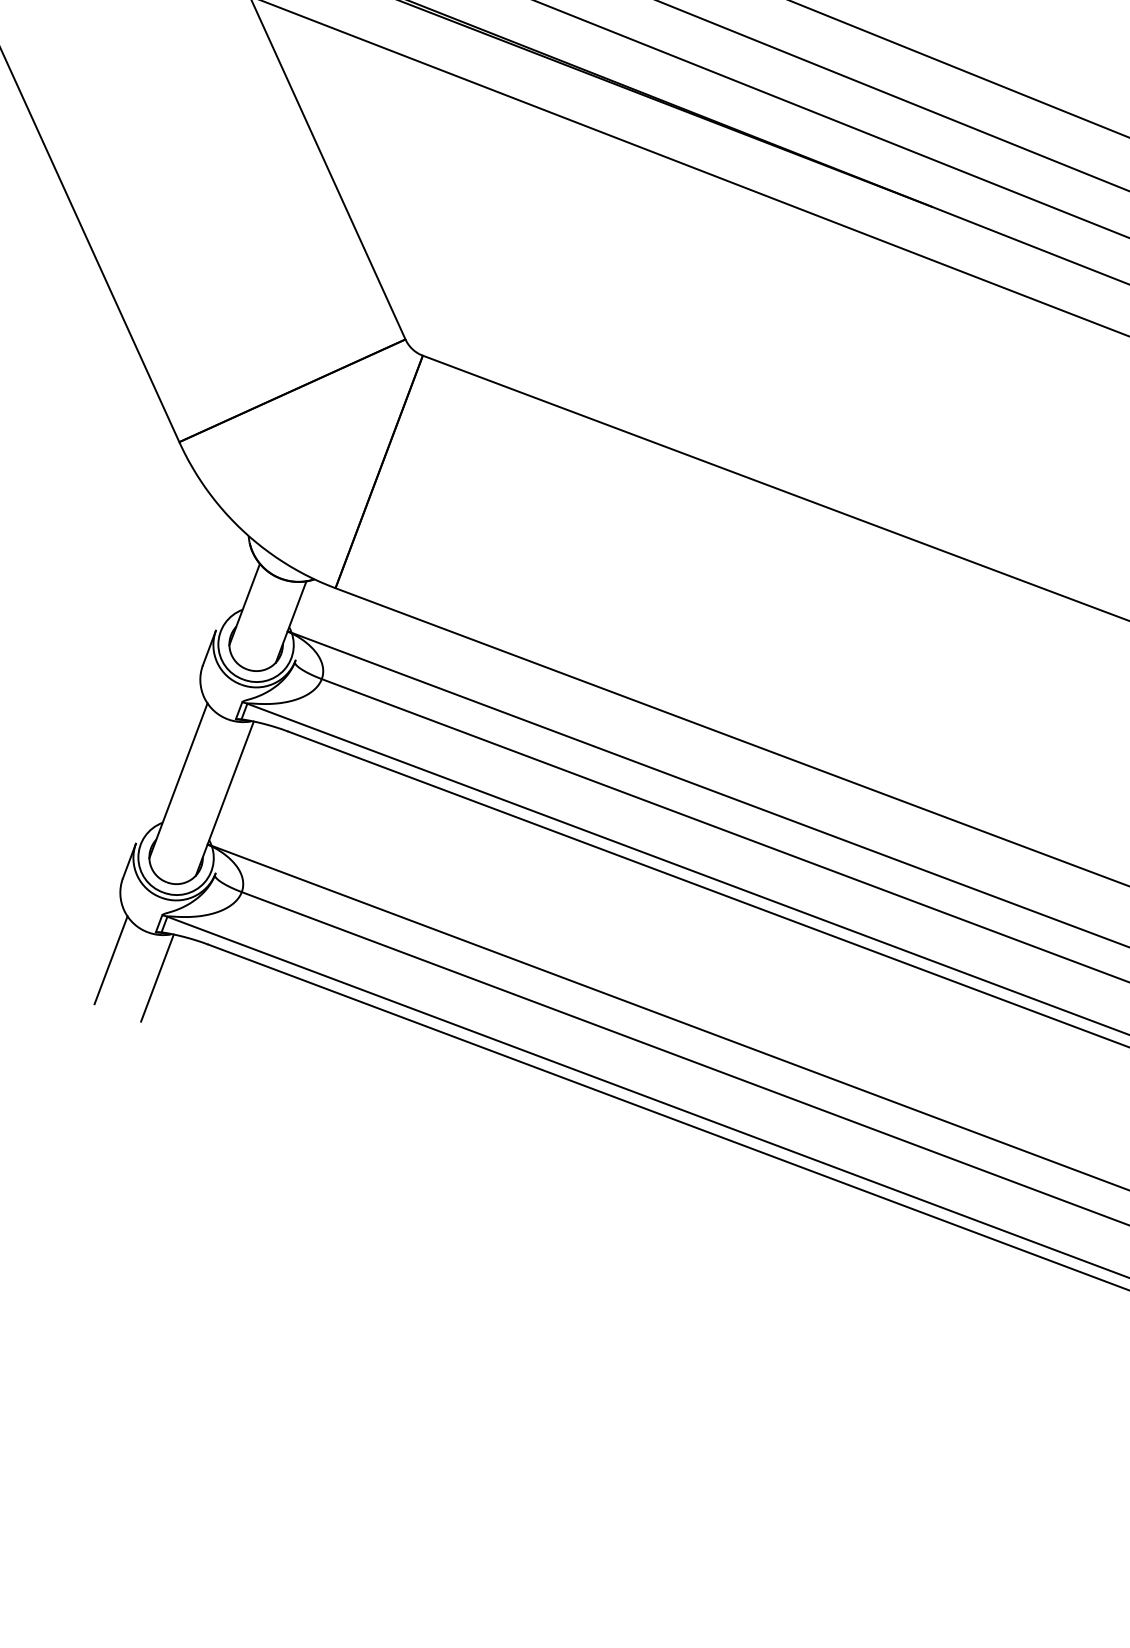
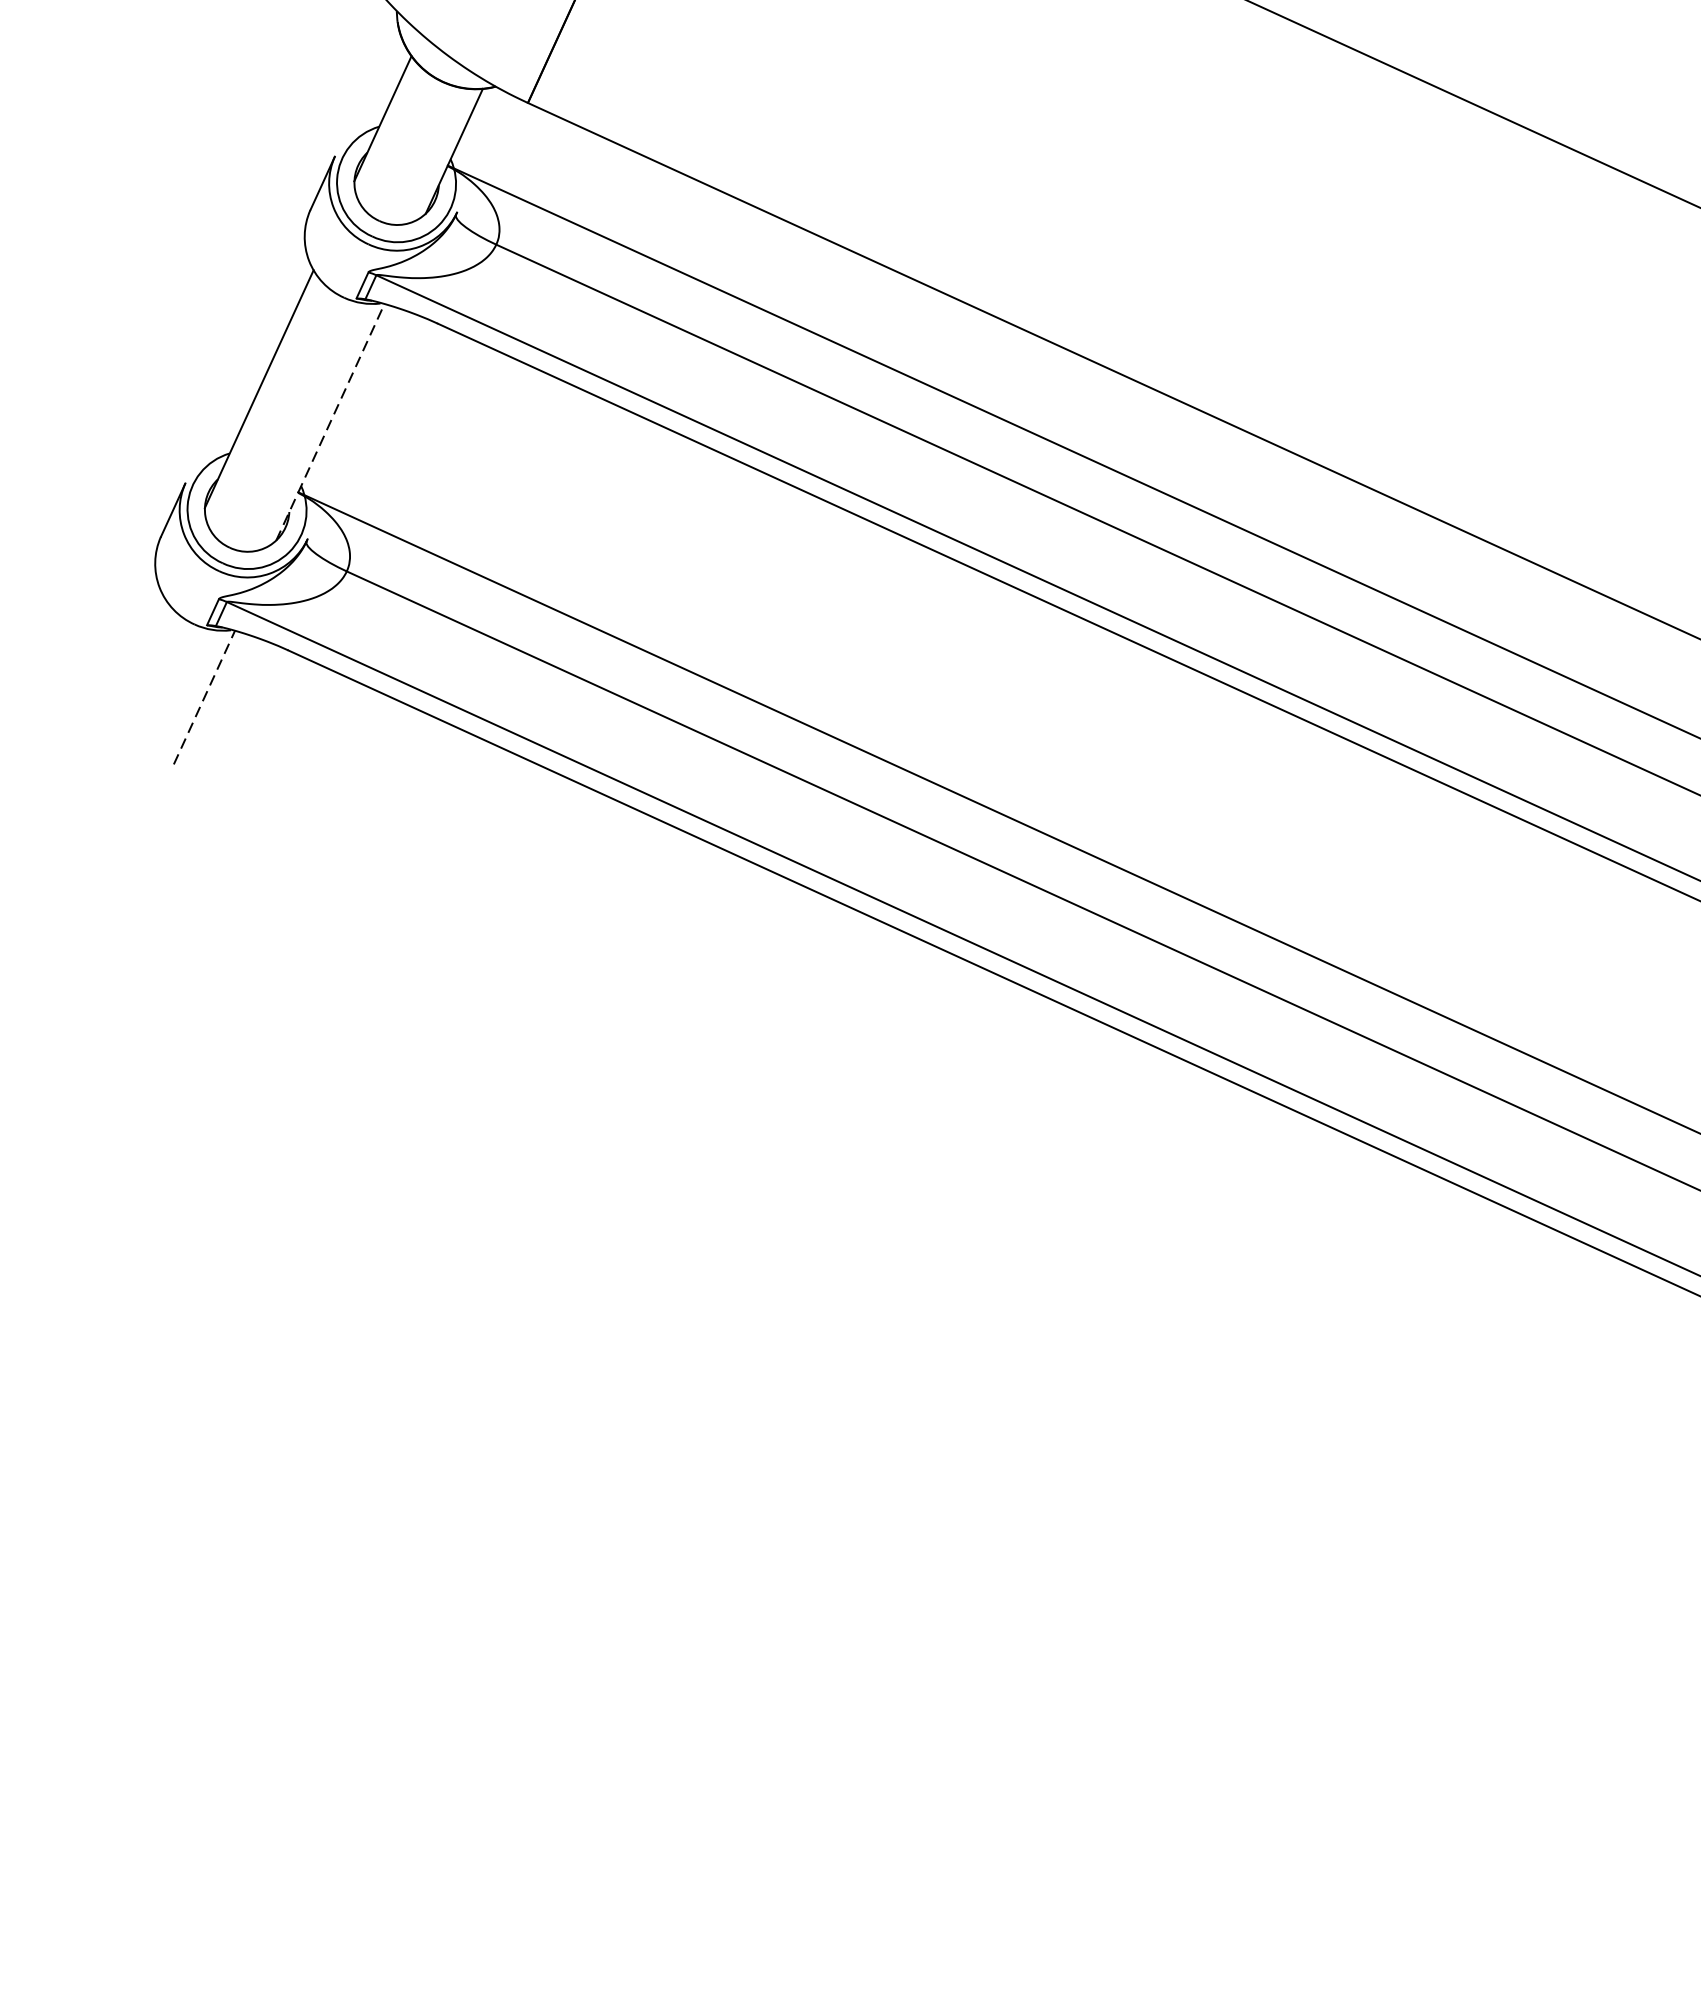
line: (225, 798) -> (331, 422), solid -> dashed
line: (110, 960) -> (132, 664), removed
line: (157, 978) -> (204, 698), solid -> dashed

